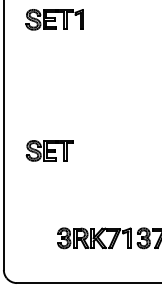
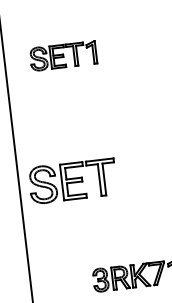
part: (54, 19) -> (63, 55), moved
part: (49, 150) -> (72, 180), size x1.6

